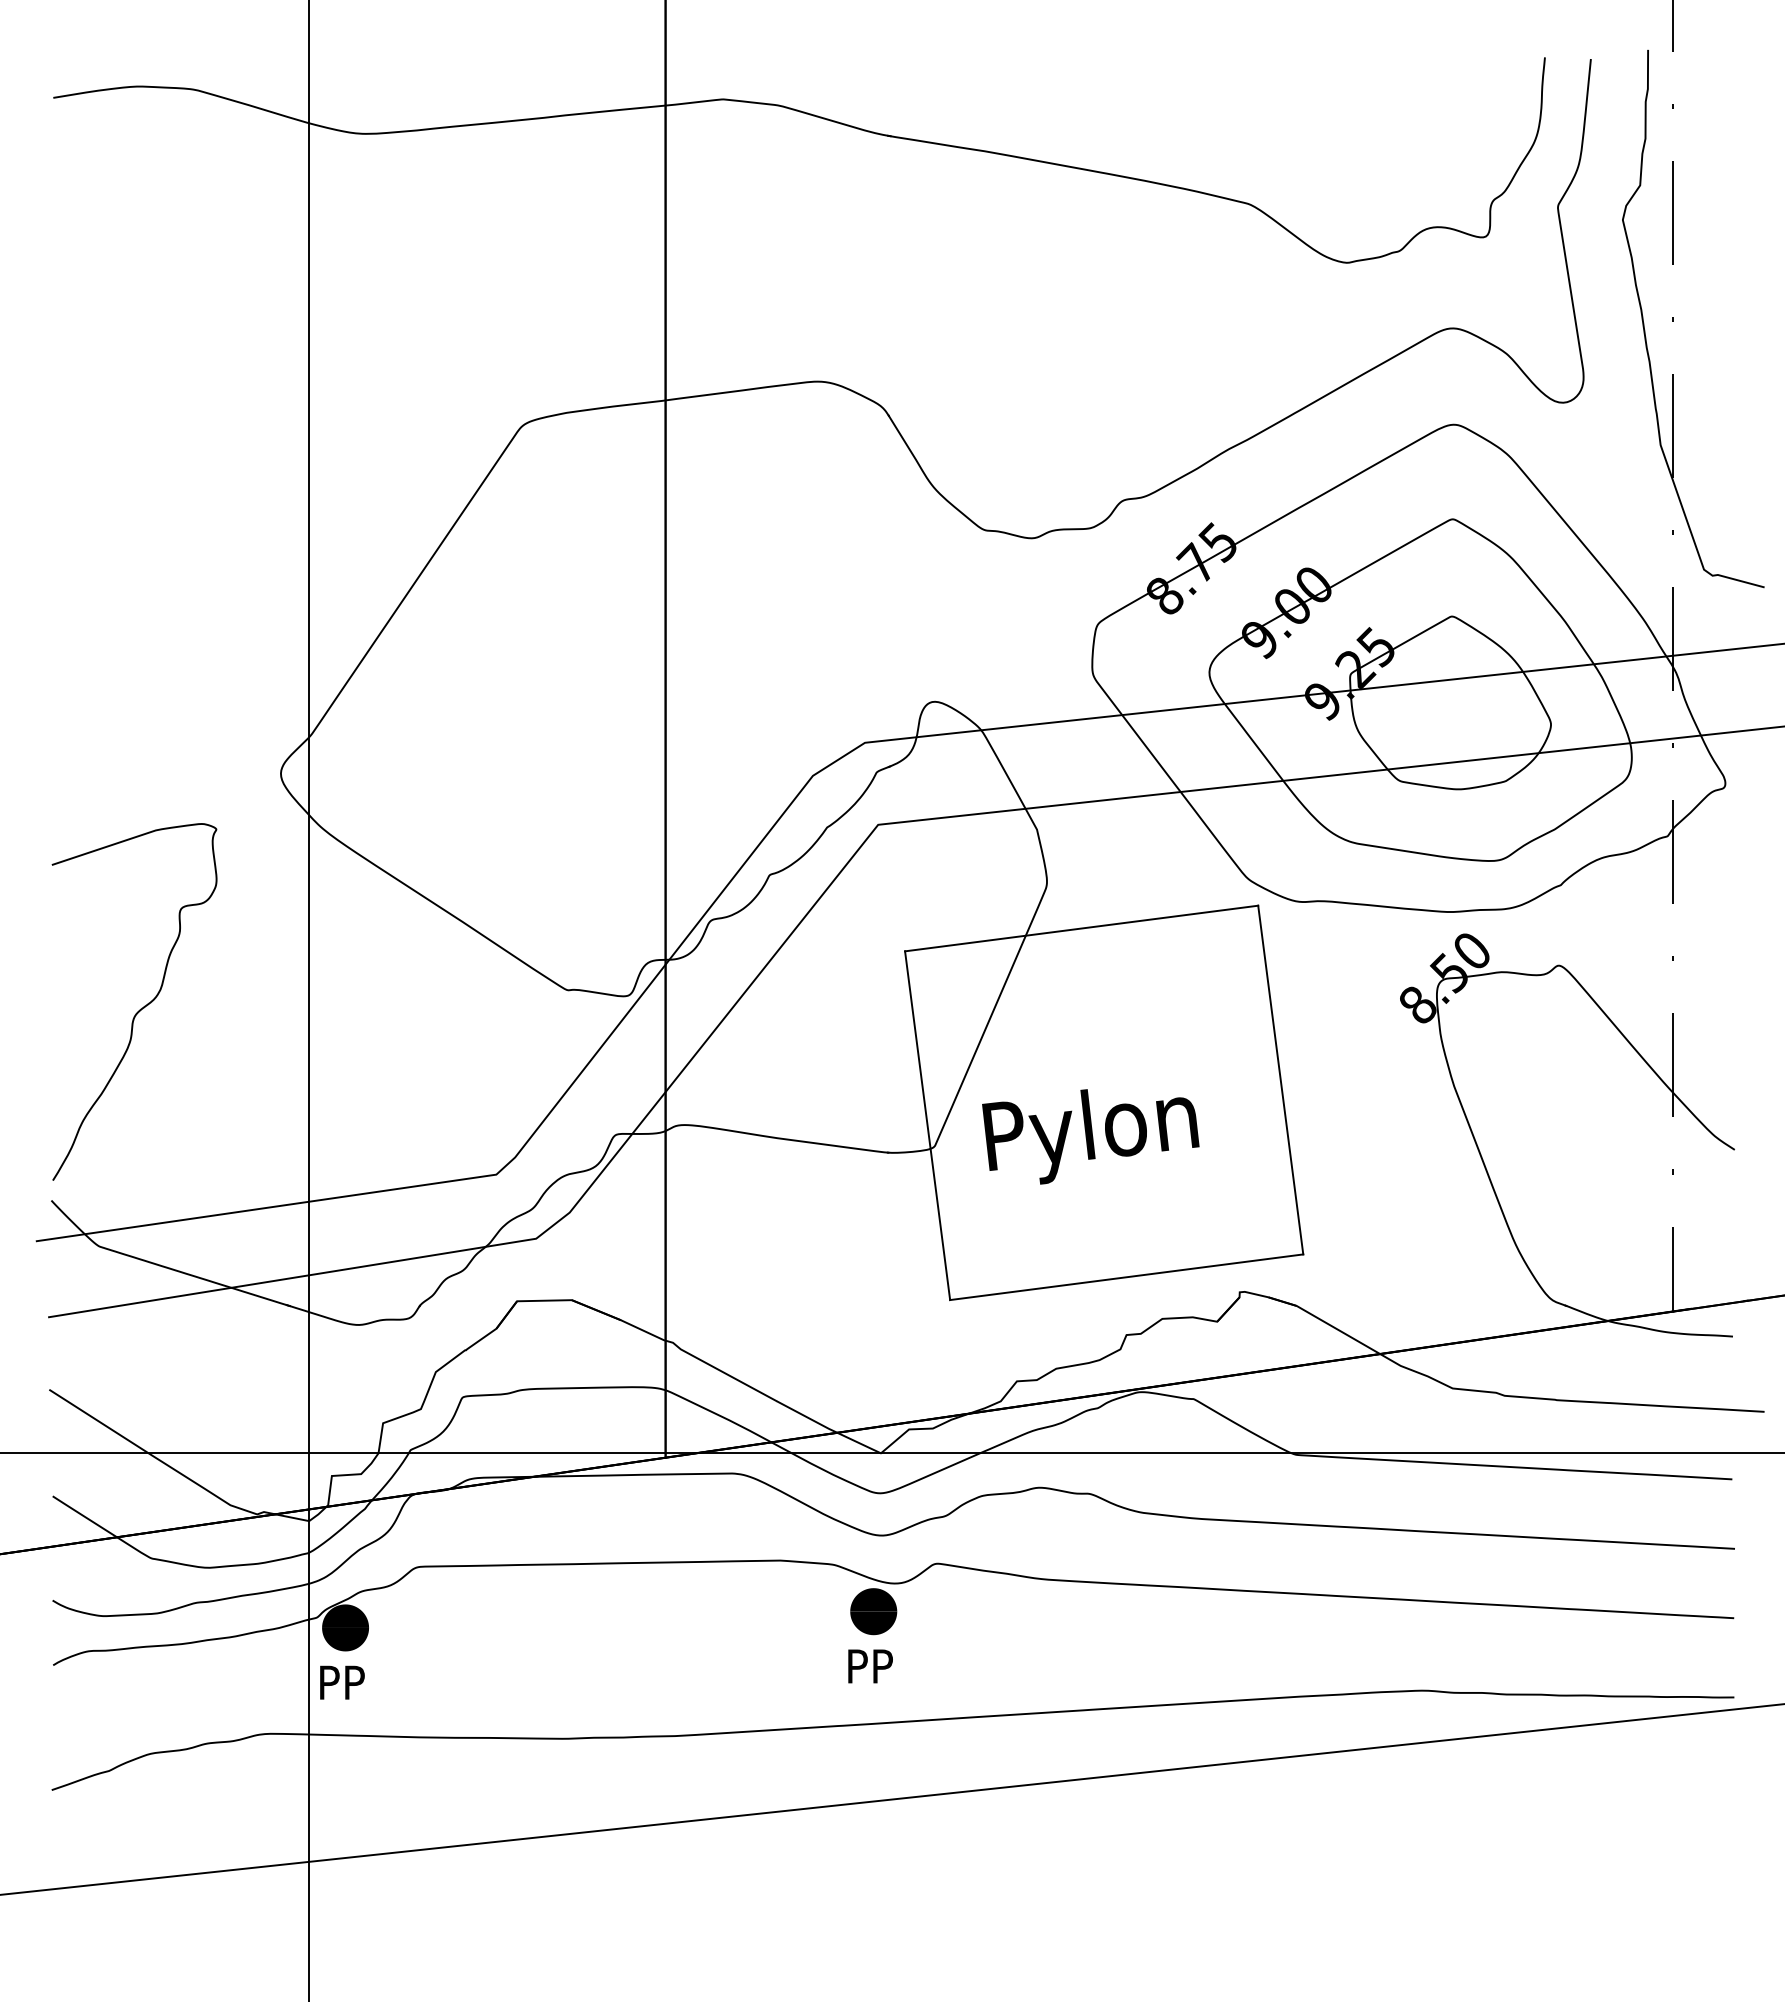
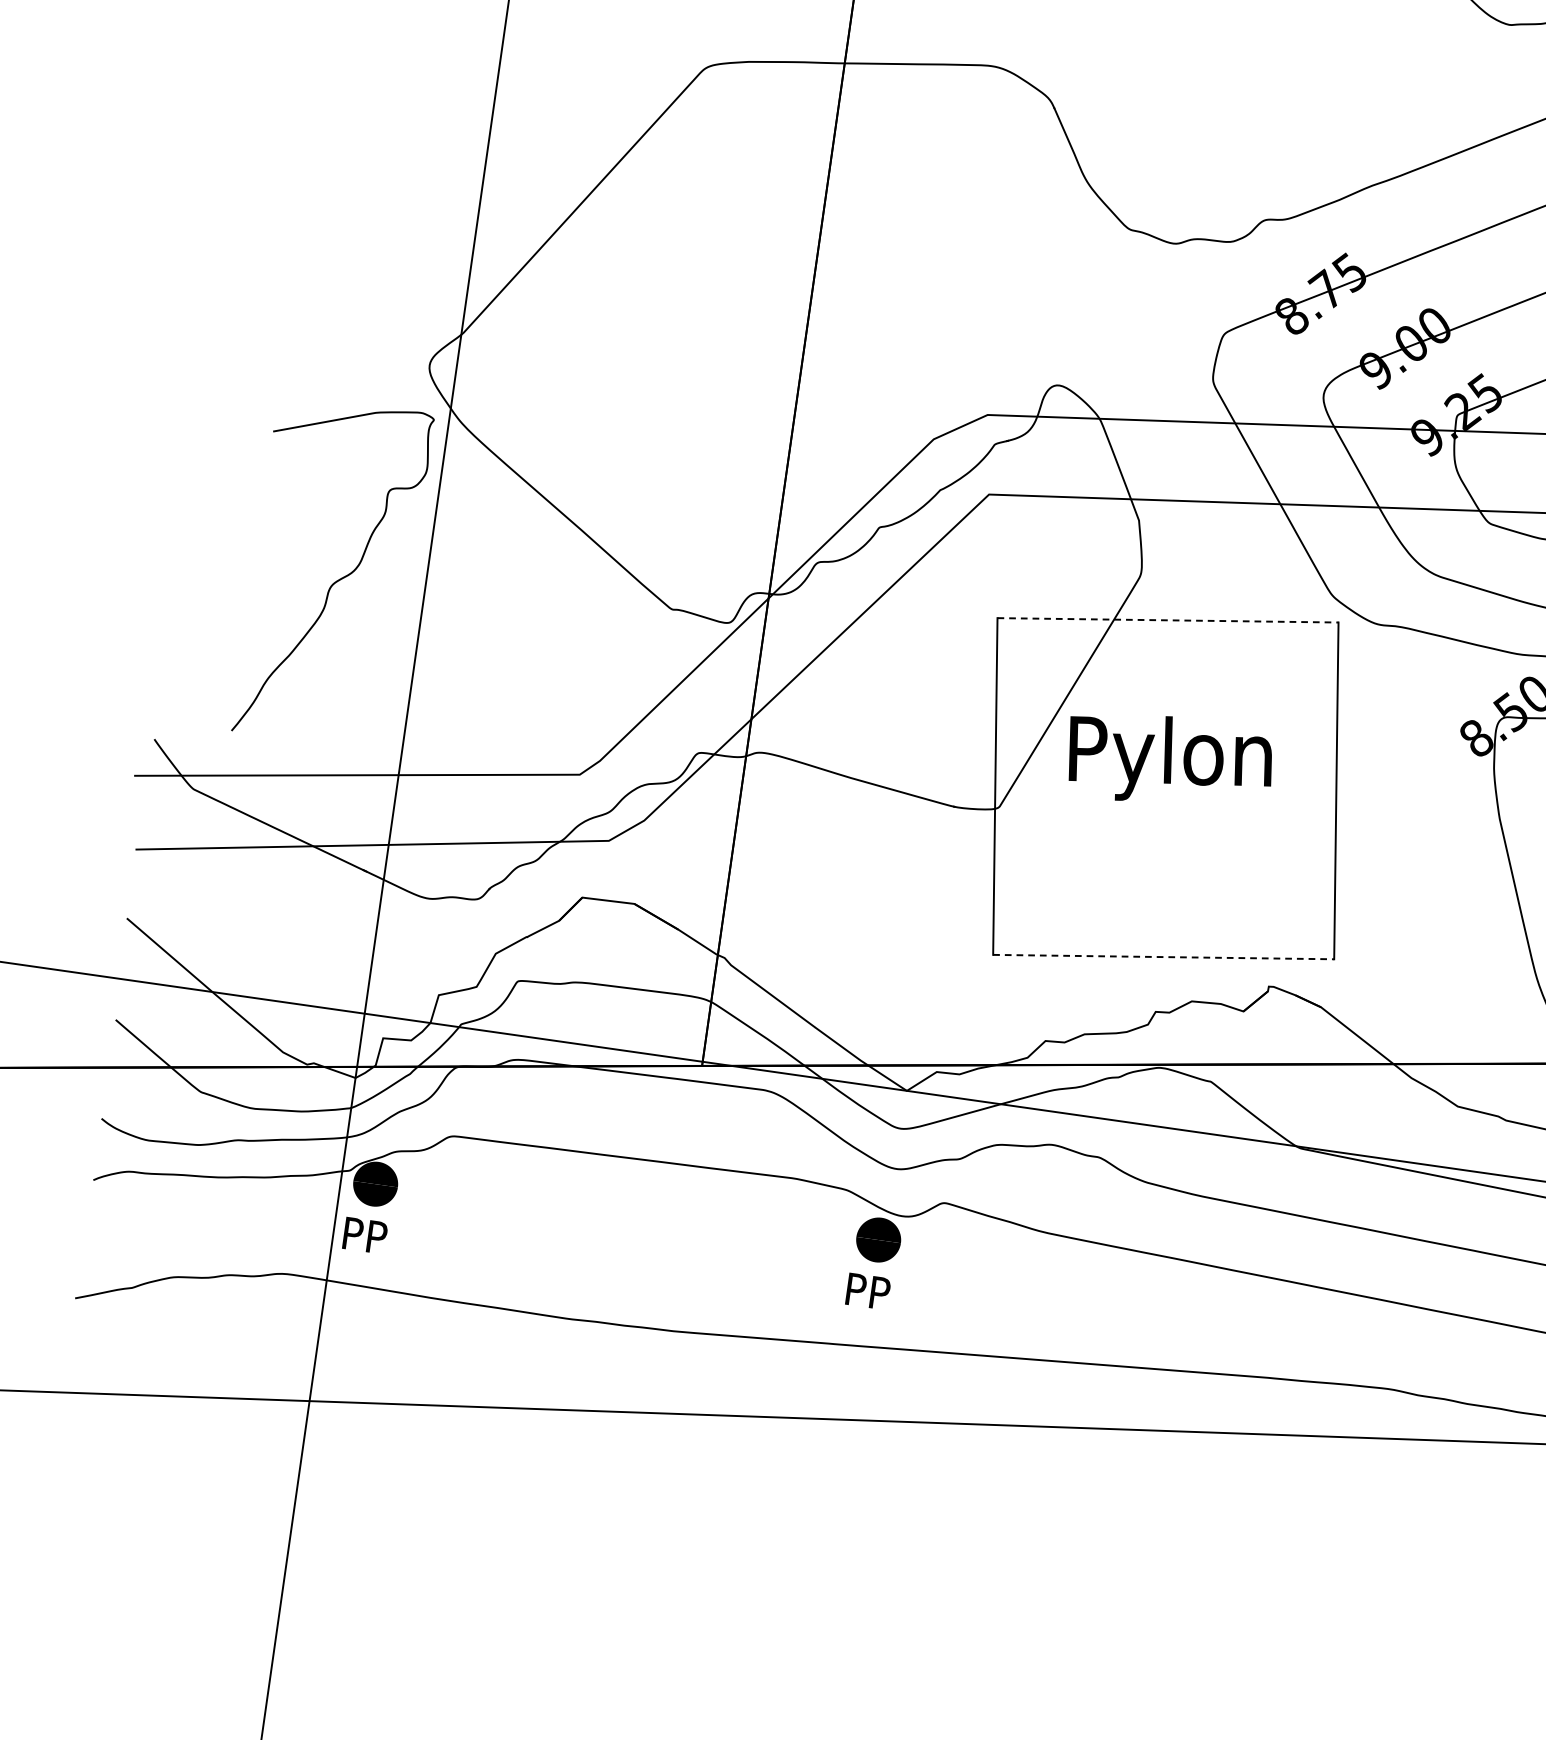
line: (1082, 928) -> (1168, 620), solid -> dashed
curve: (140, 1008) -> (337, 579), moved
text: (1090, 1136) -> (1169, 761), moved
line: (1127, 1277) -> (1164, 957), solid -> dashed

